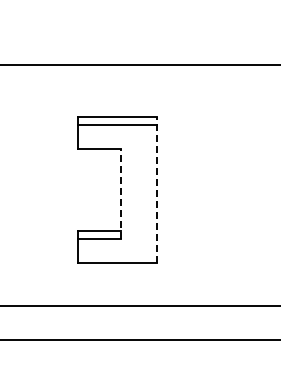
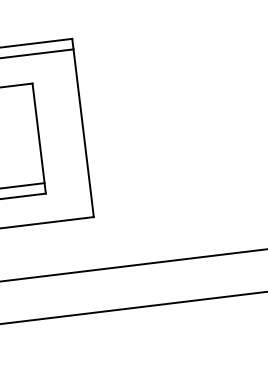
line: (156, 189) -> (82, 127), dashed -> solid
line: (120, 193) -> (39, 137), dashed -> solid

